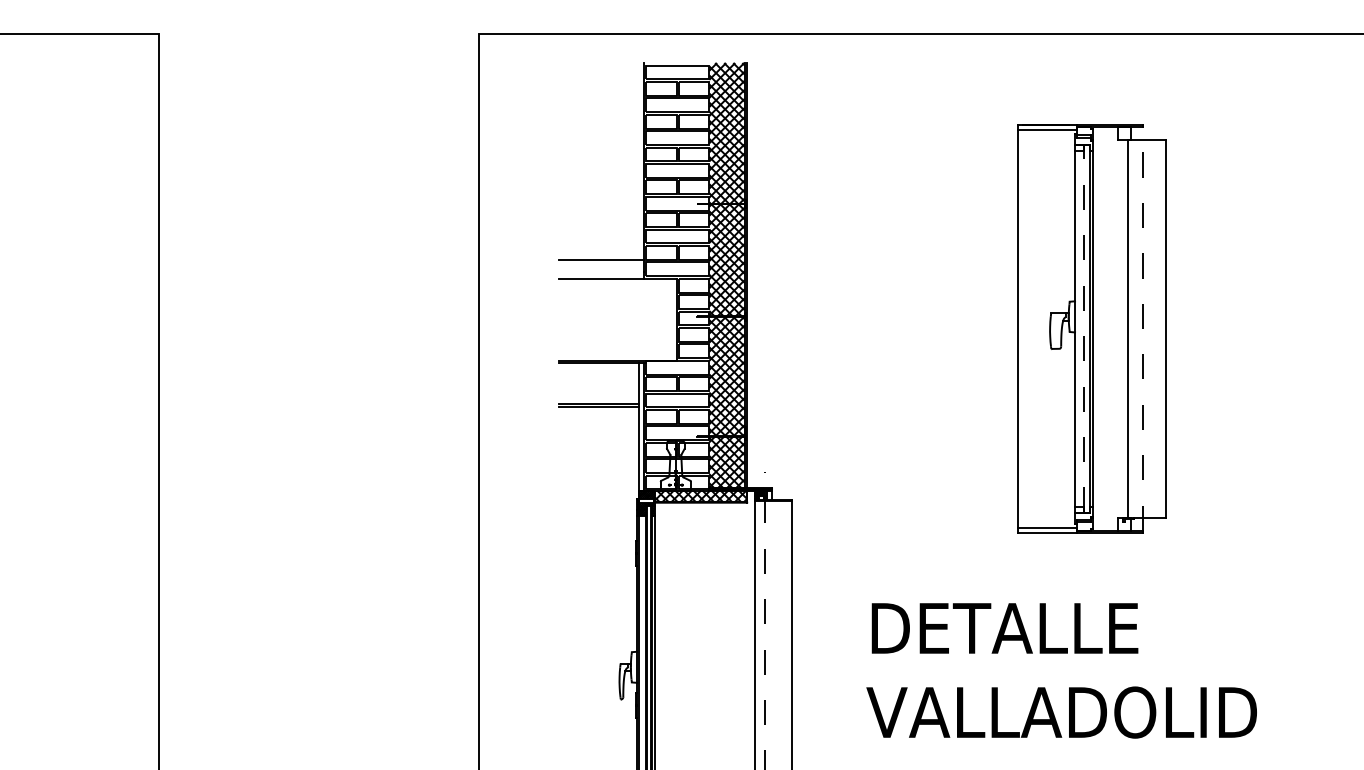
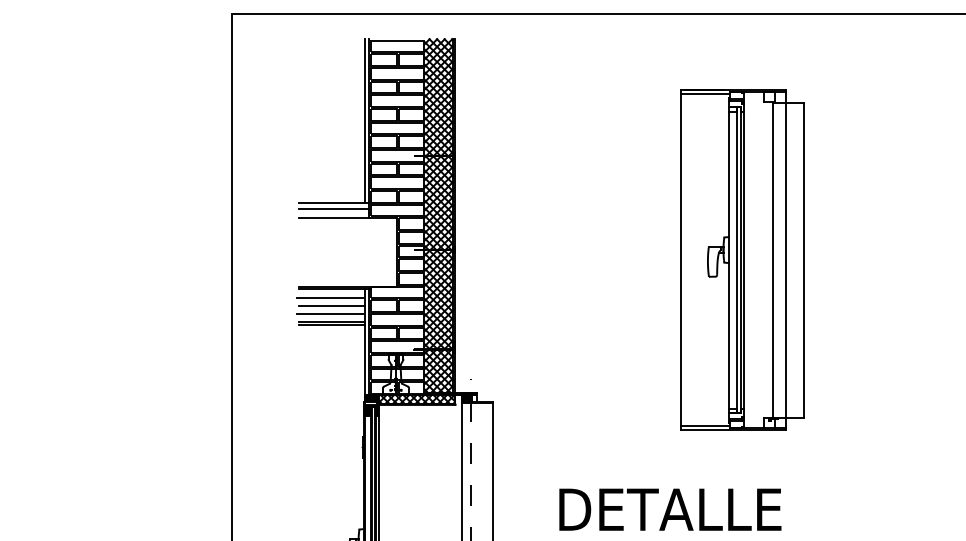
line: (638, 161) -> (364, 120), added
line: (601, 267) -> (334, 208), added
line: (1084, 328) -> (736, 259), dashed -> solid
line: (1143, 328) -> (785, 259), dashed -> solid
line: (596, 373) -> (329, 297), added
line: (598, 383) -> (331, 305), added
line: (596, 394) -> (329, 314), added

